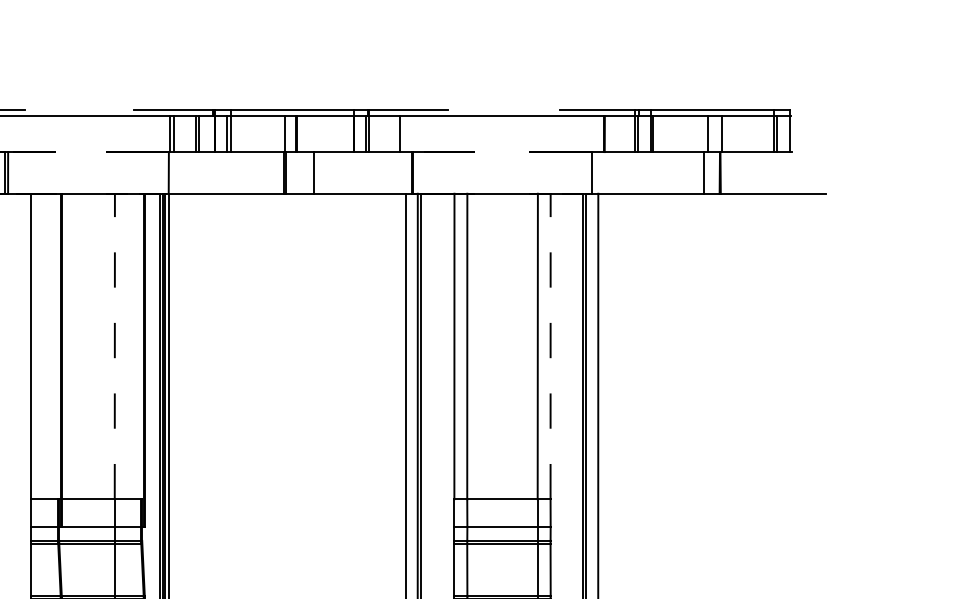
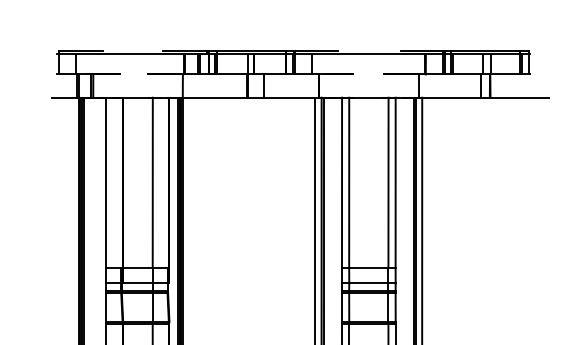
line: (114, 345) -> (152, 182), dashed -> solid
line: (550, 345) -> (395, 182), dashed -> solid

